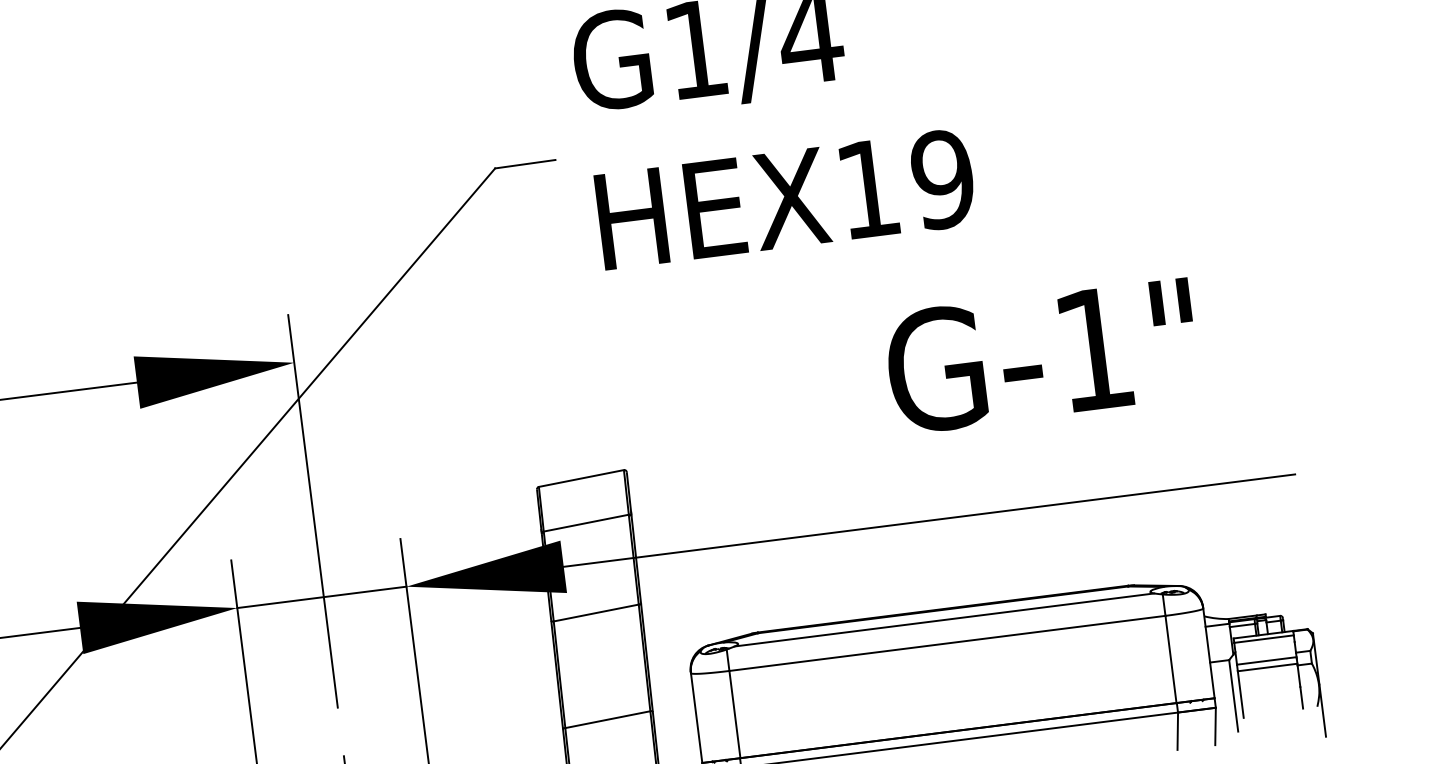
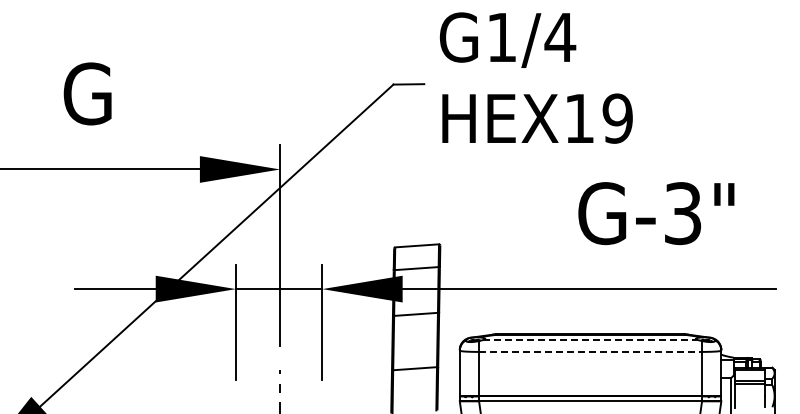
text: (1095, 349) -> (683, 213), G-1" -> G-3"
line: (946, 618) -> (591, 339), solid -> dashed
line: (949, 642) -> (591, 351), solid -> dashed

